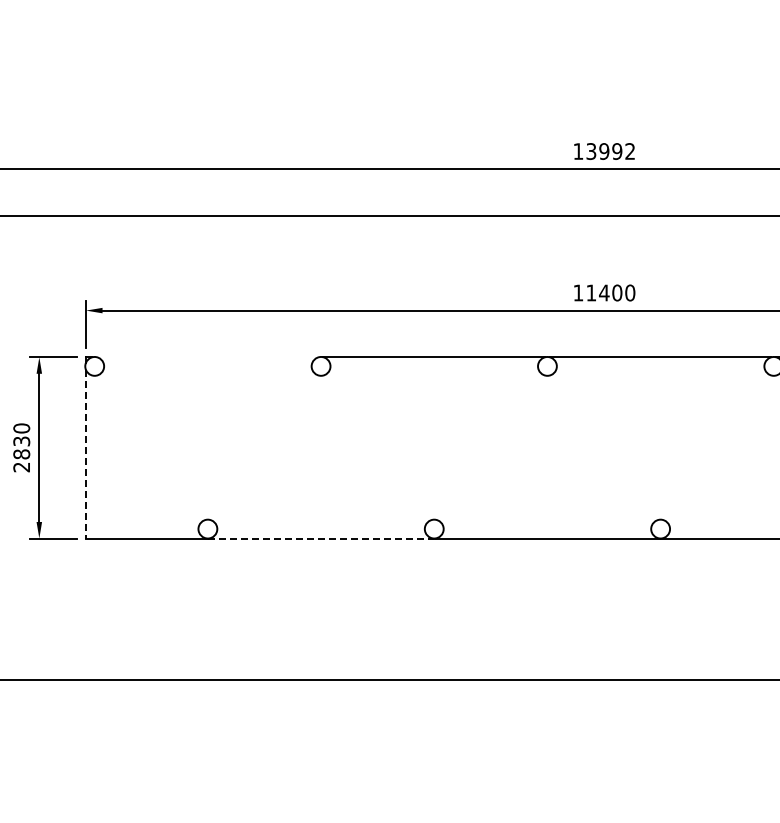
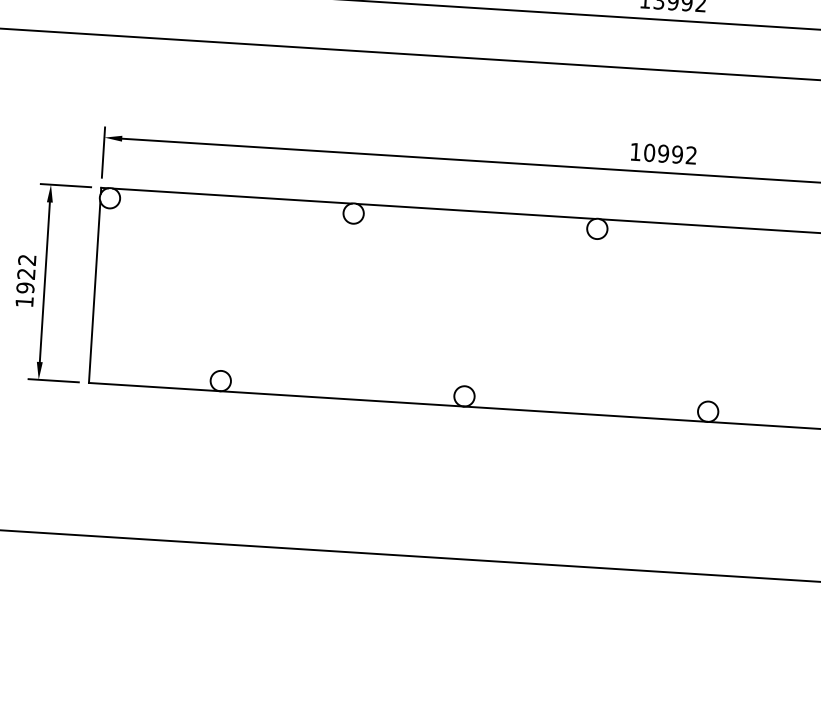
text: (610, 292) -> (670, 153), 11400 -> 10992
line: (207, 357) -> (232, 196), added
text: (21, 447) -> (25, 280), 2830 -> 1922
line: (86, 454) -> (95, 292), dashed -> solid
line: (321, 538) -> (342, 398), dashed -> solid

